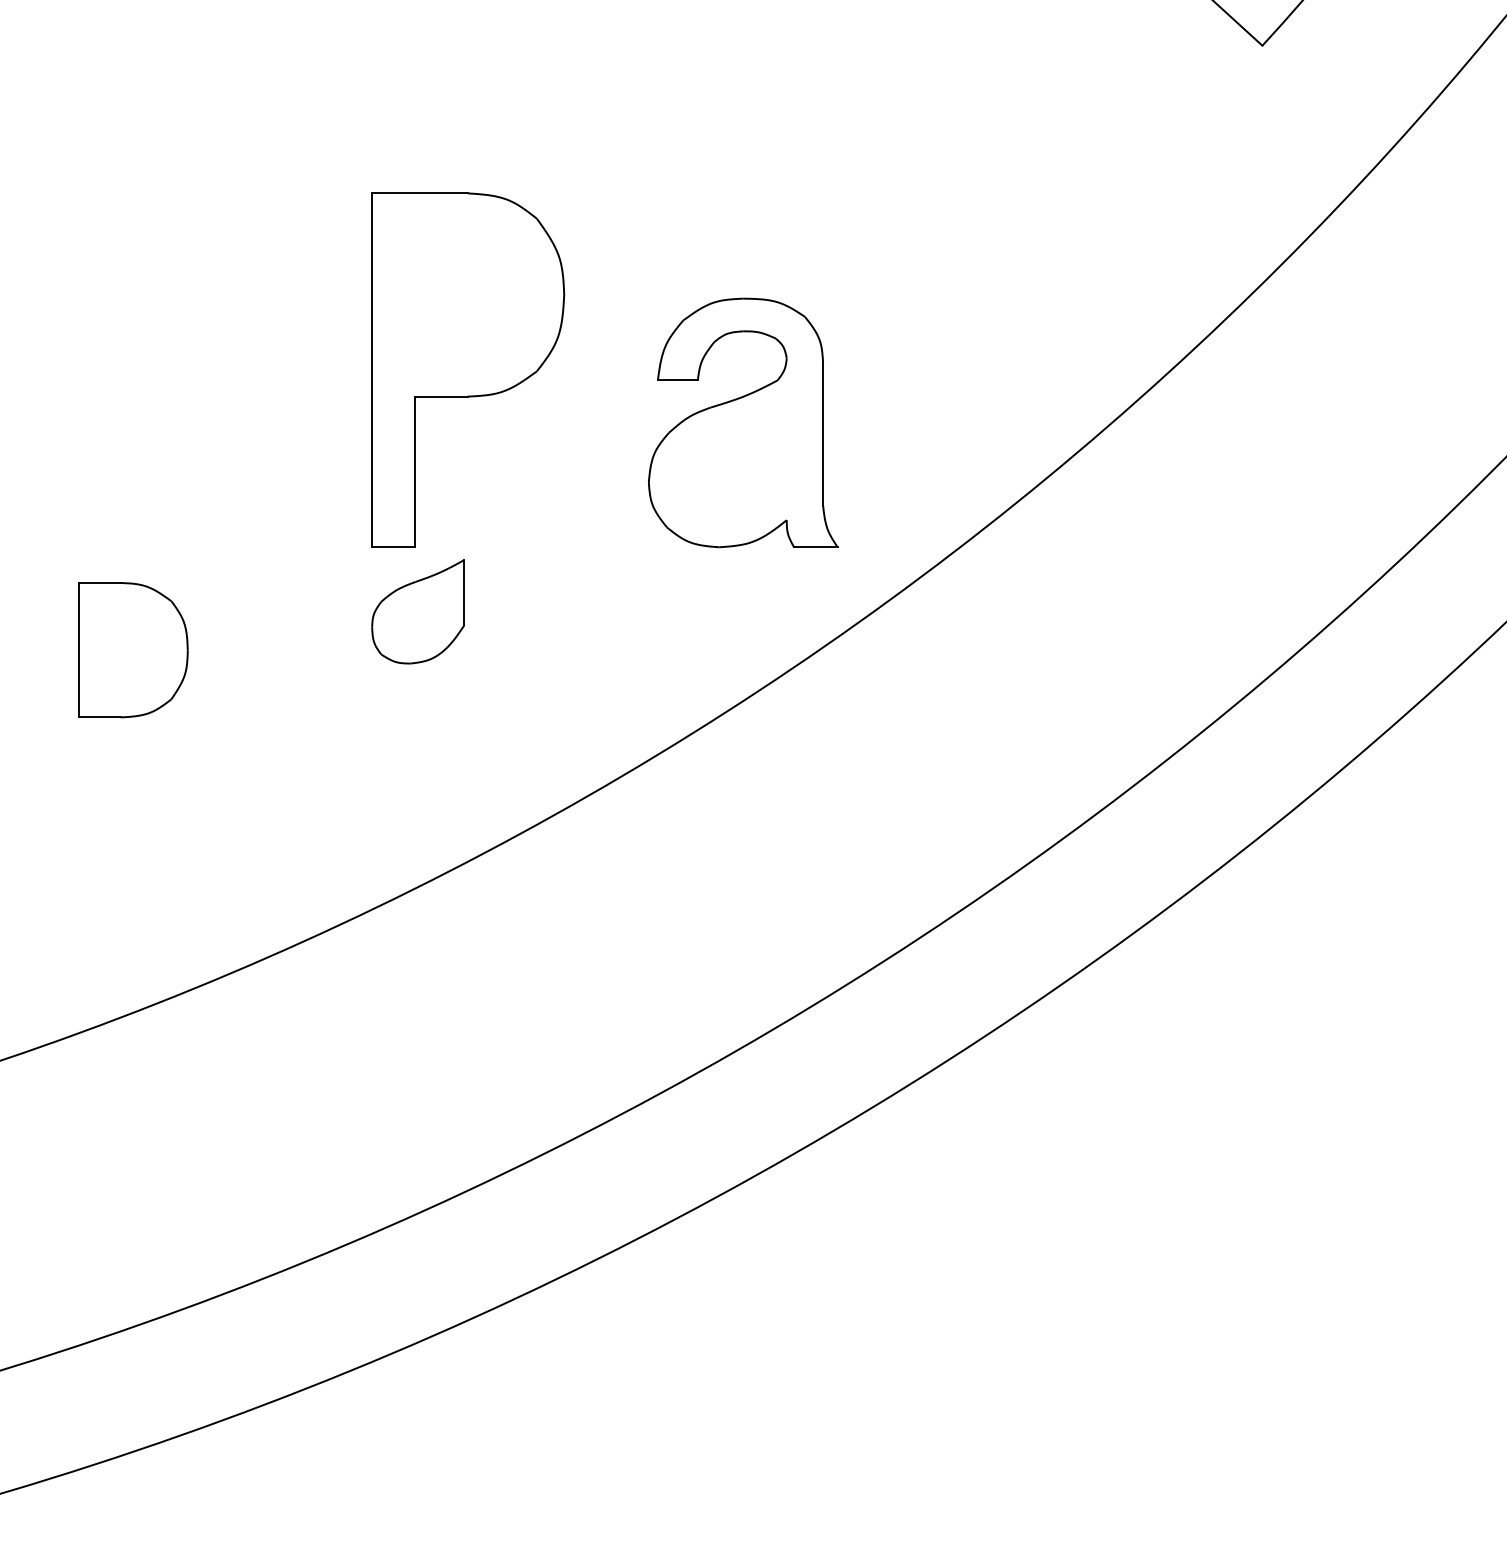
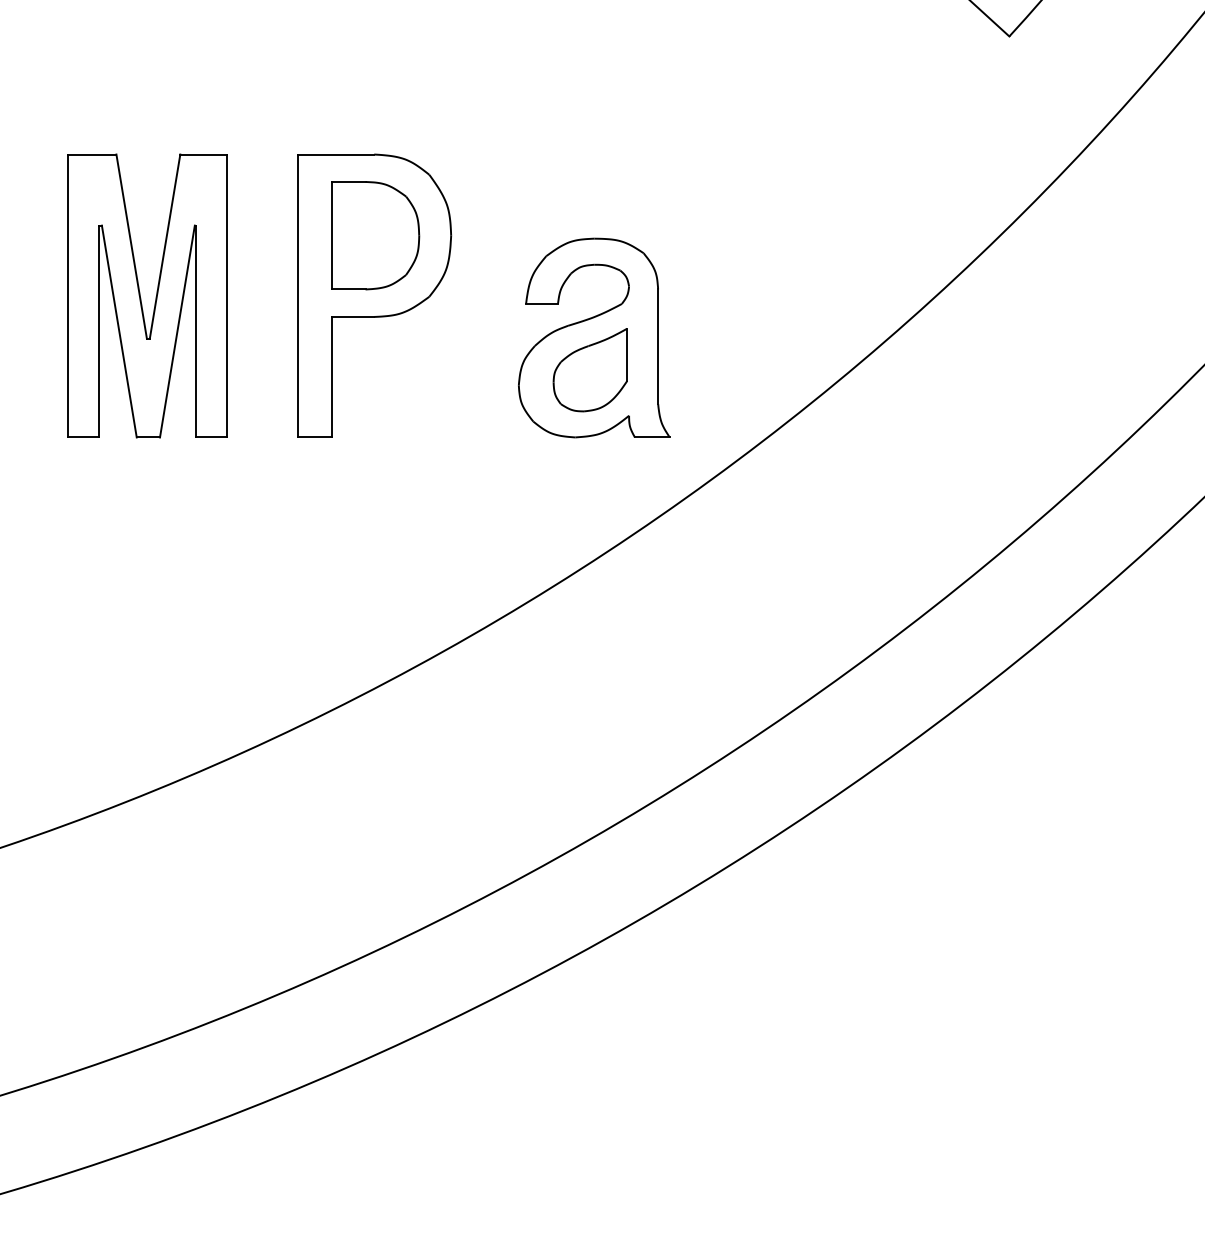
part: (176, 373) -> (141, 298), added
part: (417, 612) -> (589, 370), moved
part: (133, 649) -> (375, 235), moved

